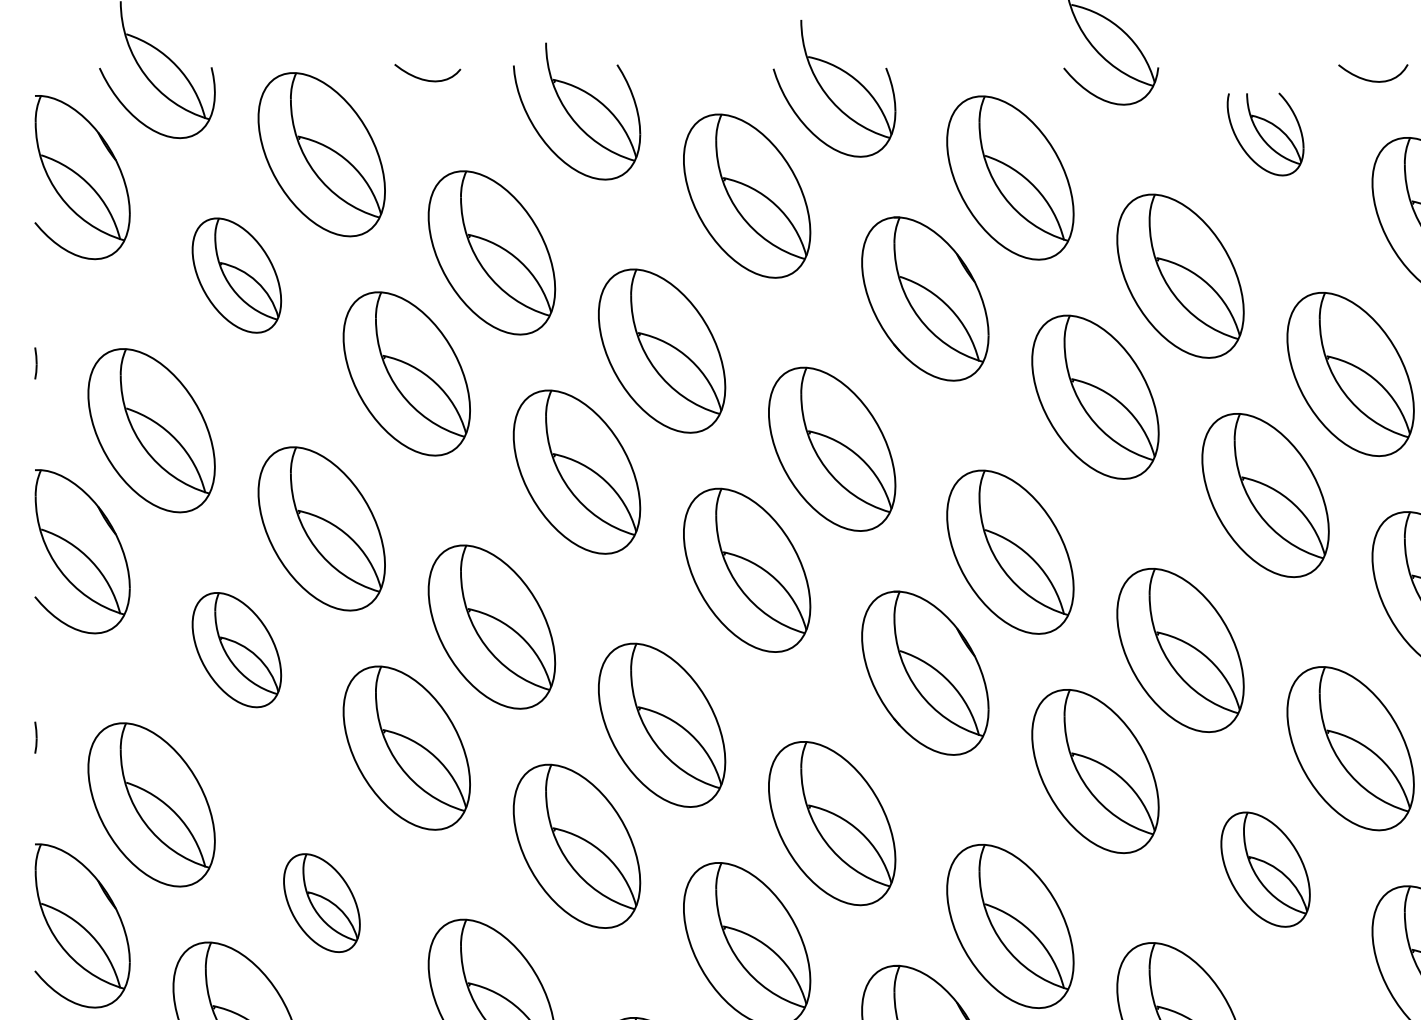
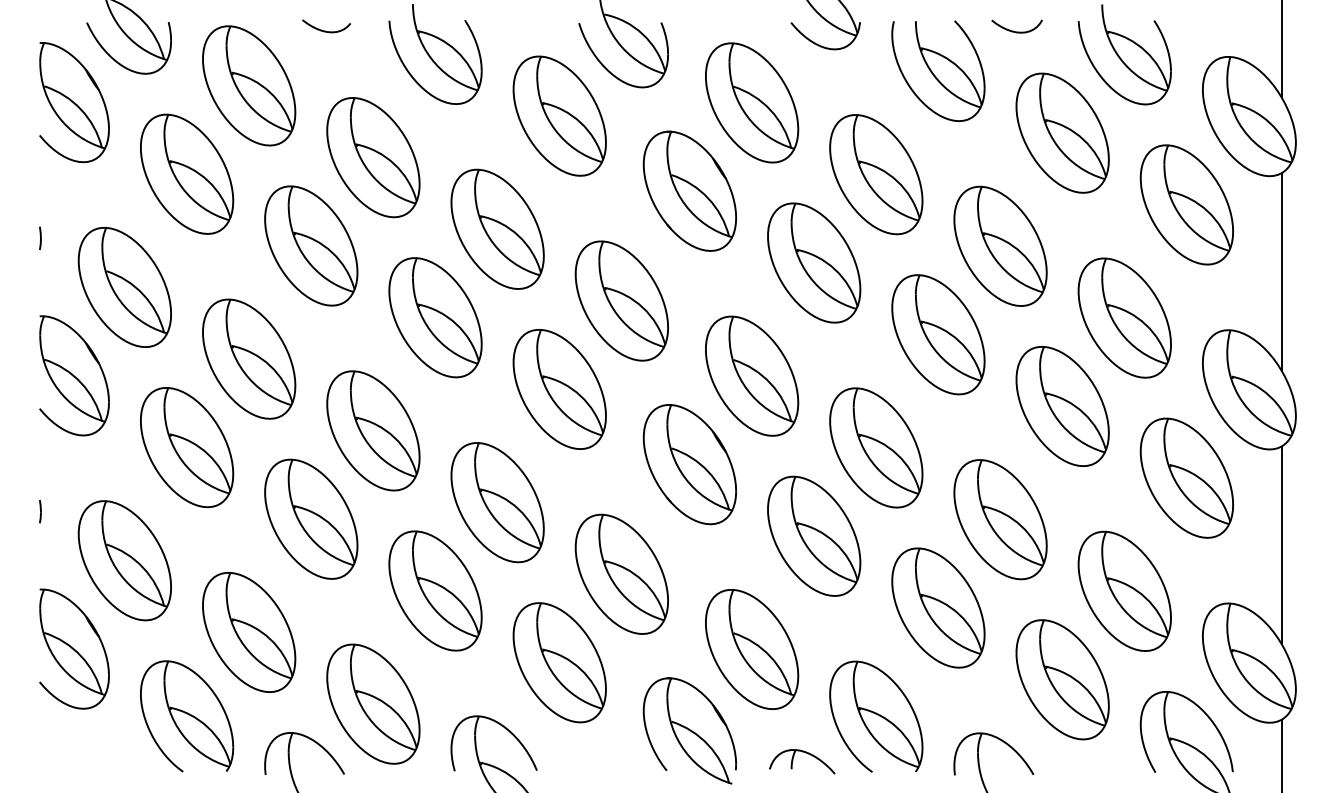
part: (1265, 133) -> (938, 70), size x1.67
part: (237, 274) -> (187, 173), size x1.43
part: (237, 649) -> (187, 447), size x1.43
part: (1265, 868) -> (938, 607), size x1.43
part: (322, 903) -> (249, 632), size x1.67

